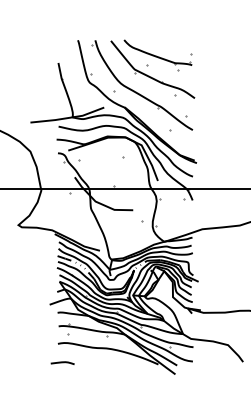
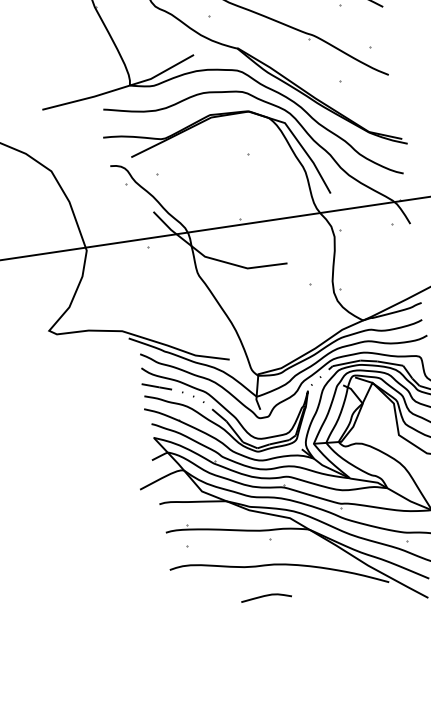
line: (62, 362) -> (265, 596), moved

